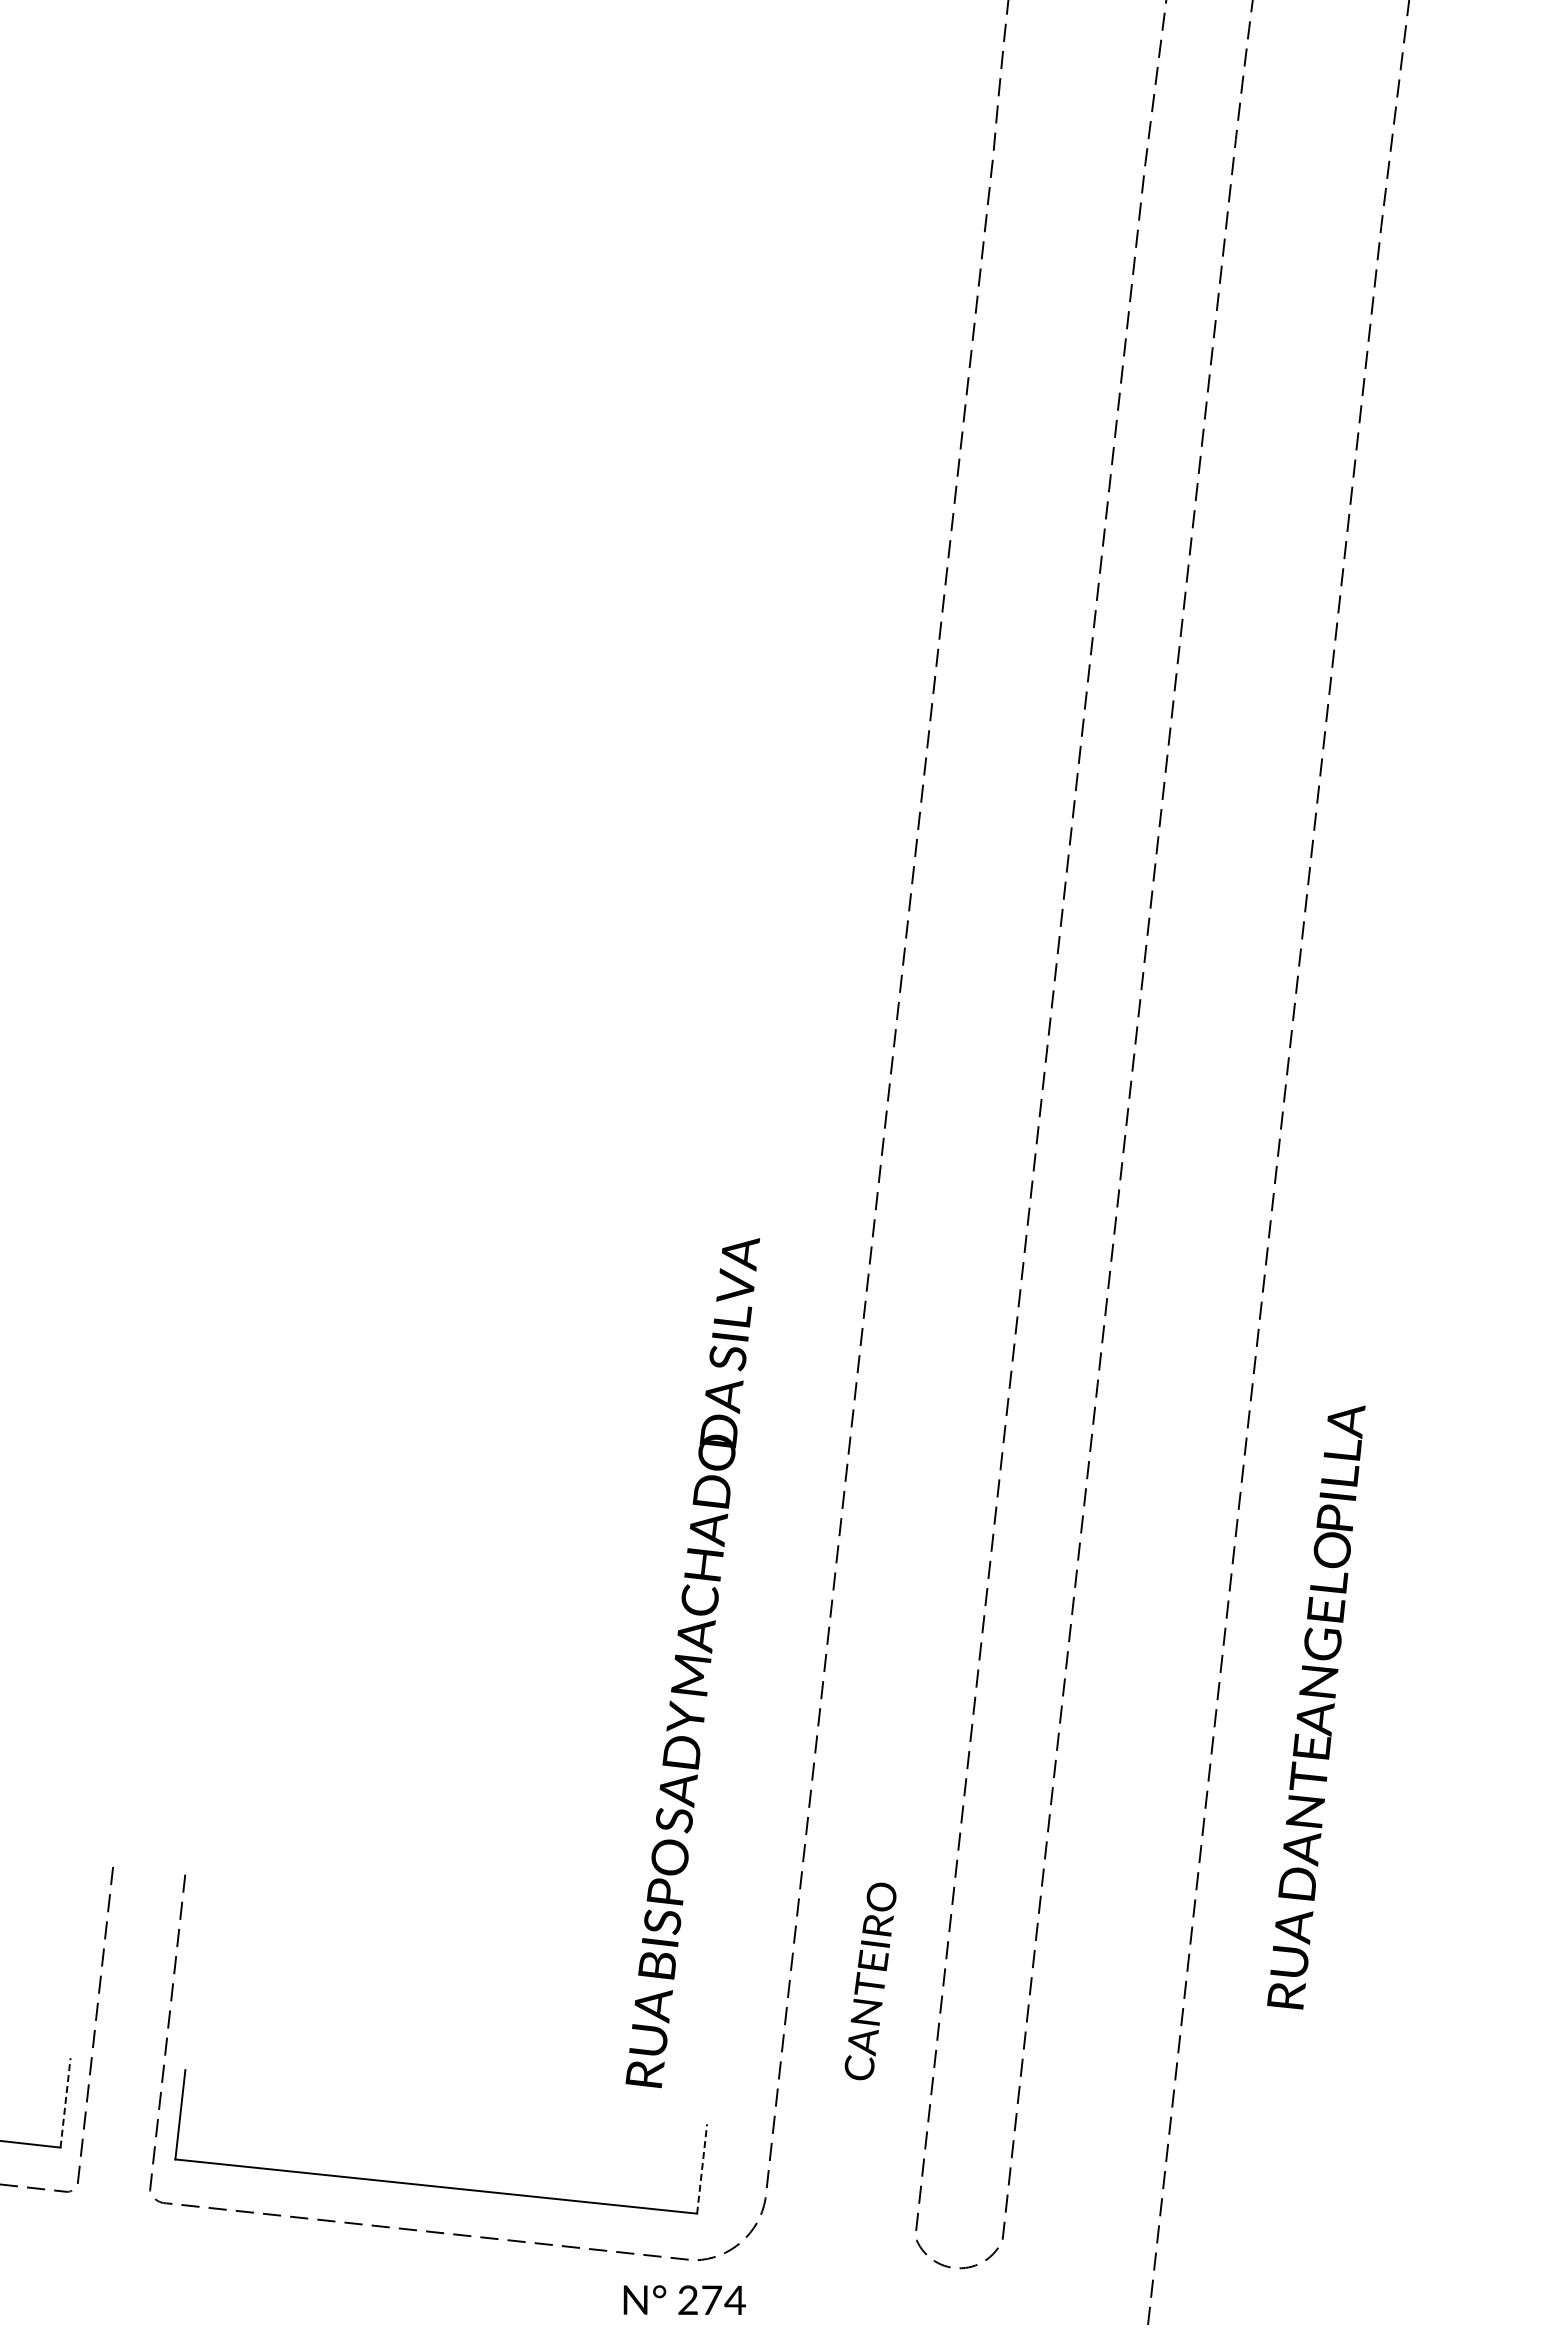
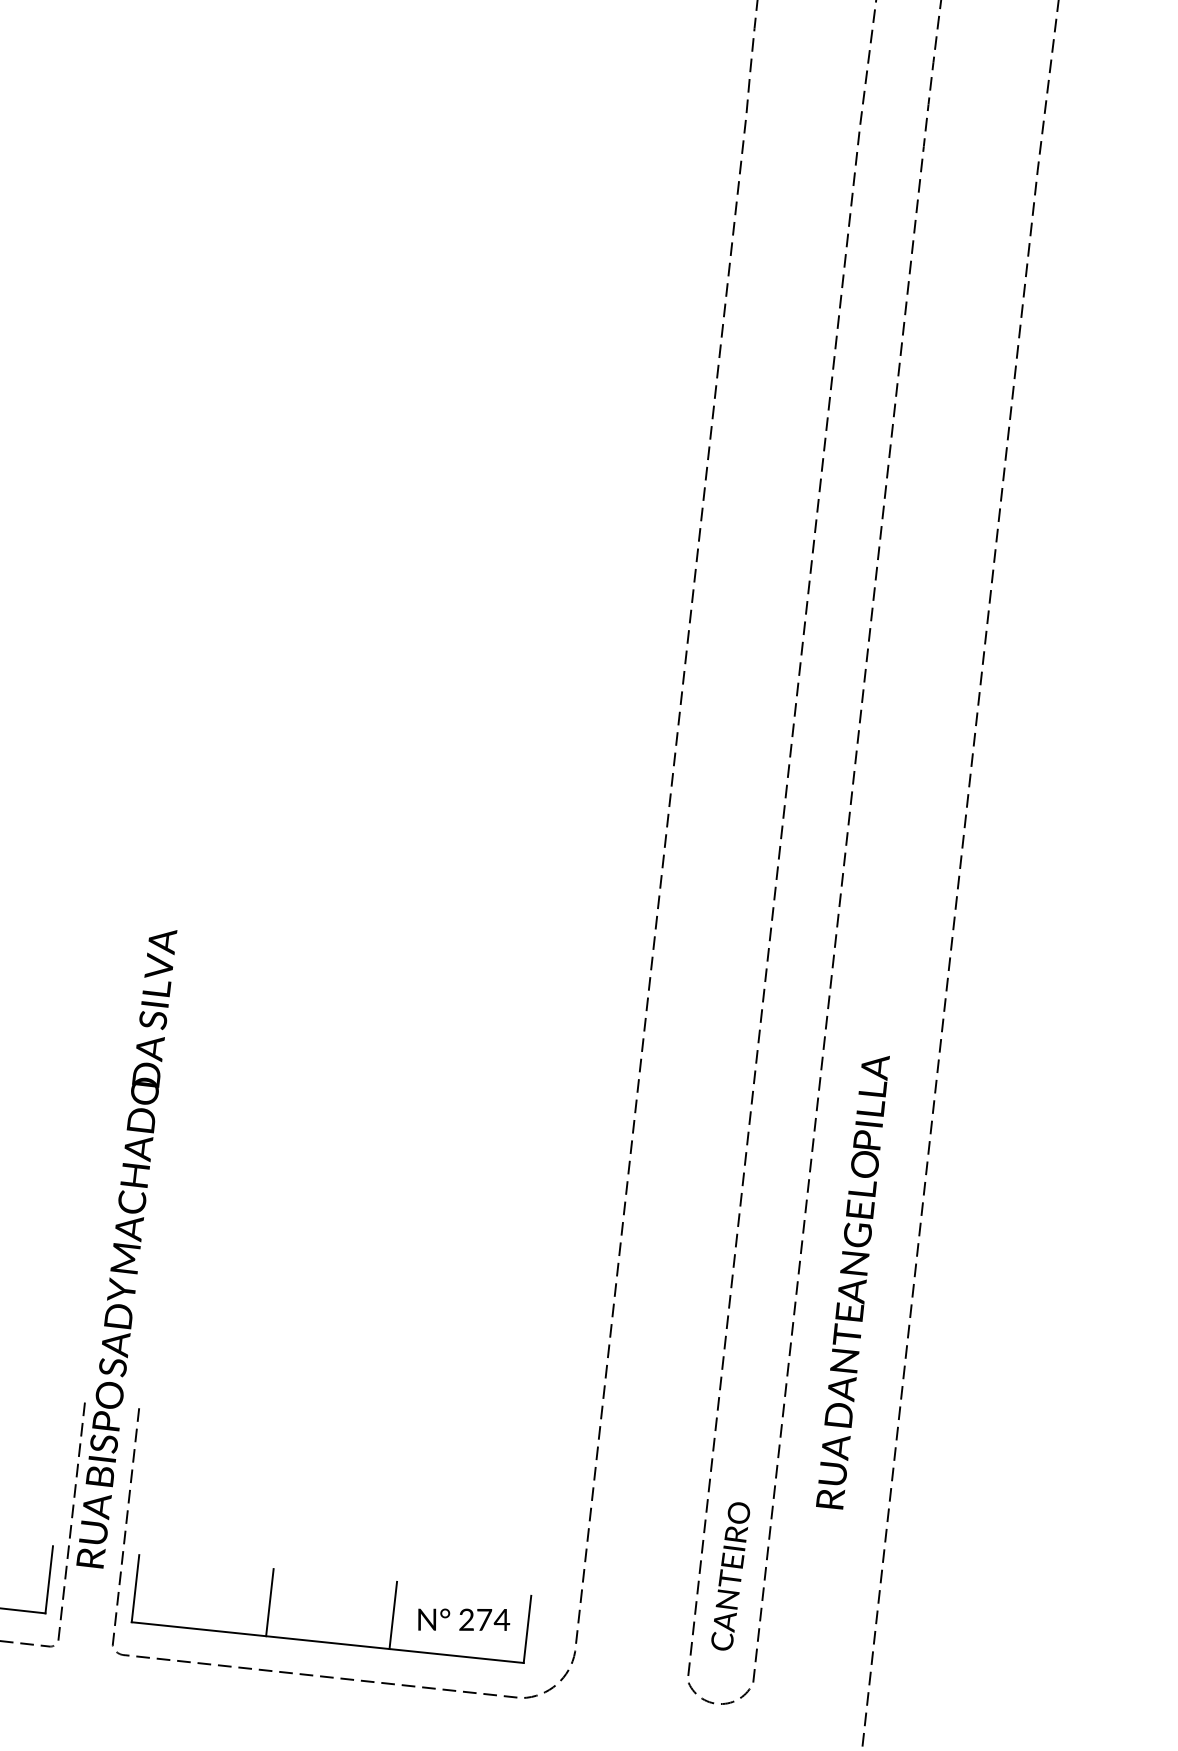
text: (692, 1663) -> (126, 1249), moved
text: (1316, 1707) -> (853, 1282), moved
text: (870, 1981) -> (730, 1576), moved
line: (65, 2102) -> (49, 1579), dashed -> solid
line: (359, 2133) -> (270, 1602), added
line: (523, 2150) -> (393, 1615), added
line: (702, 2168) -> (527, 1629), dashed -> solid
text: (684, 2299) -> (463, 1619), moved

